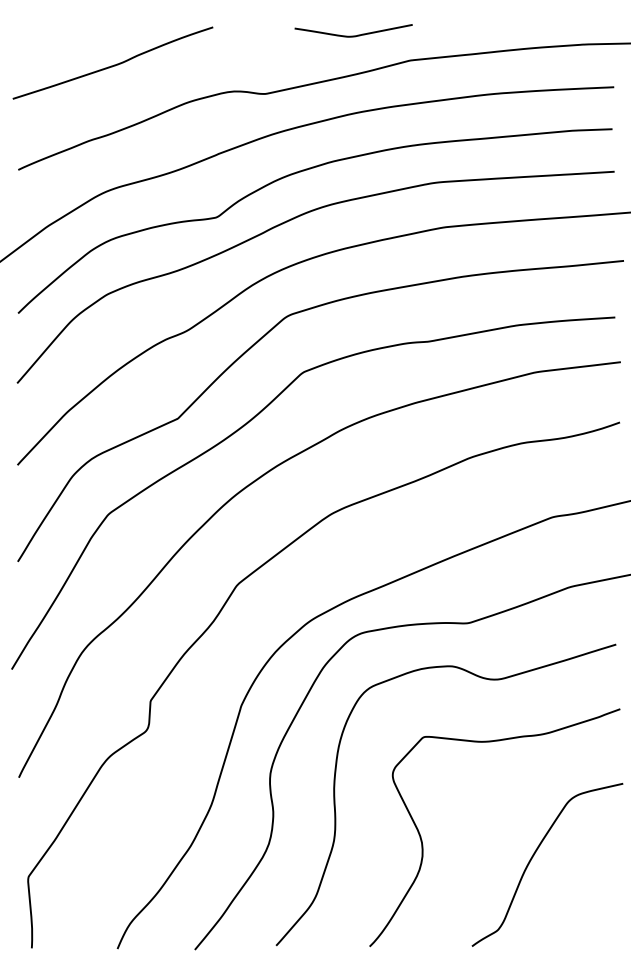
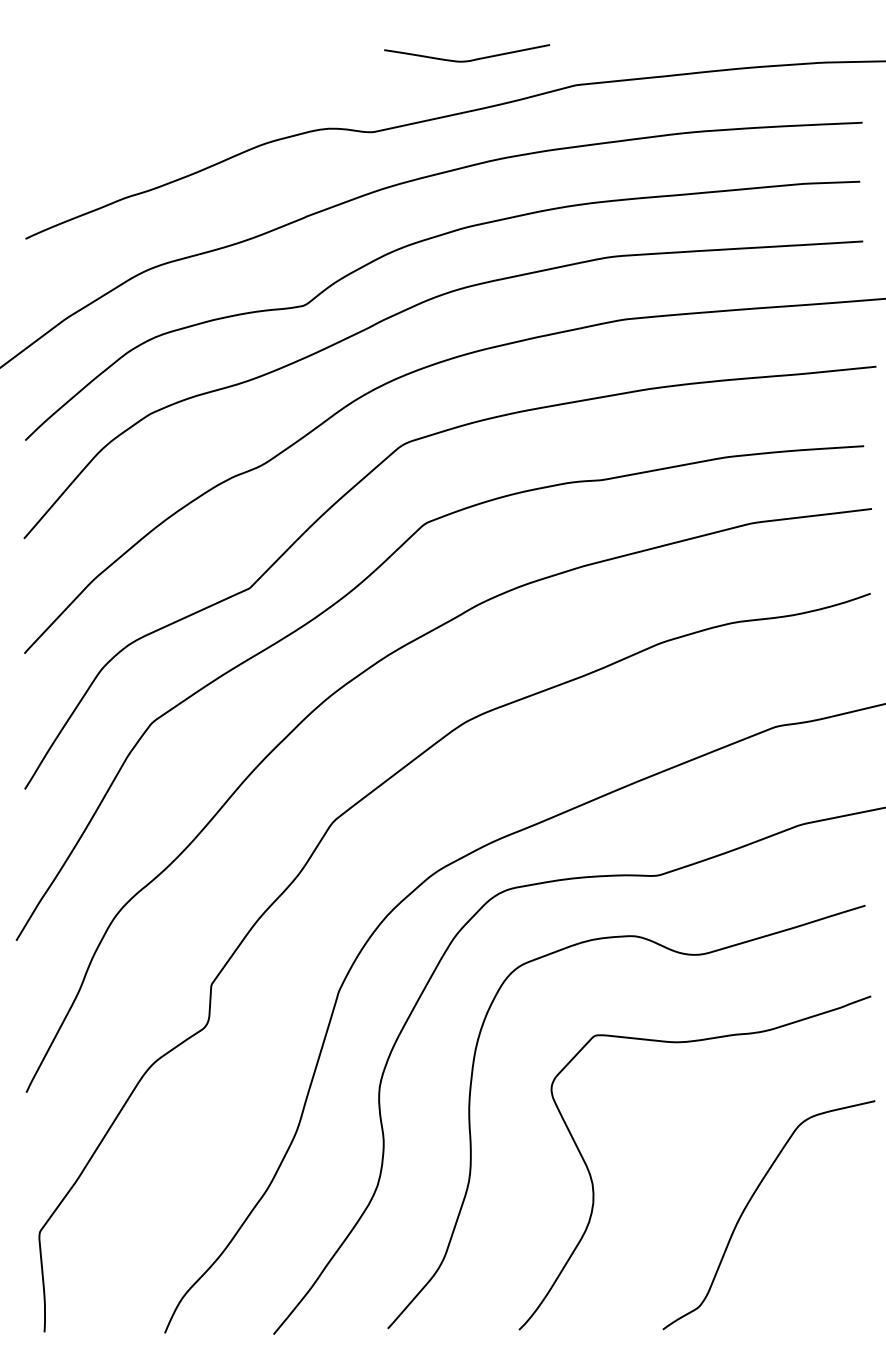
curve: (353, 35) -> (466, 59), moved
curve: (114, 64) -> (160, 90), removed

